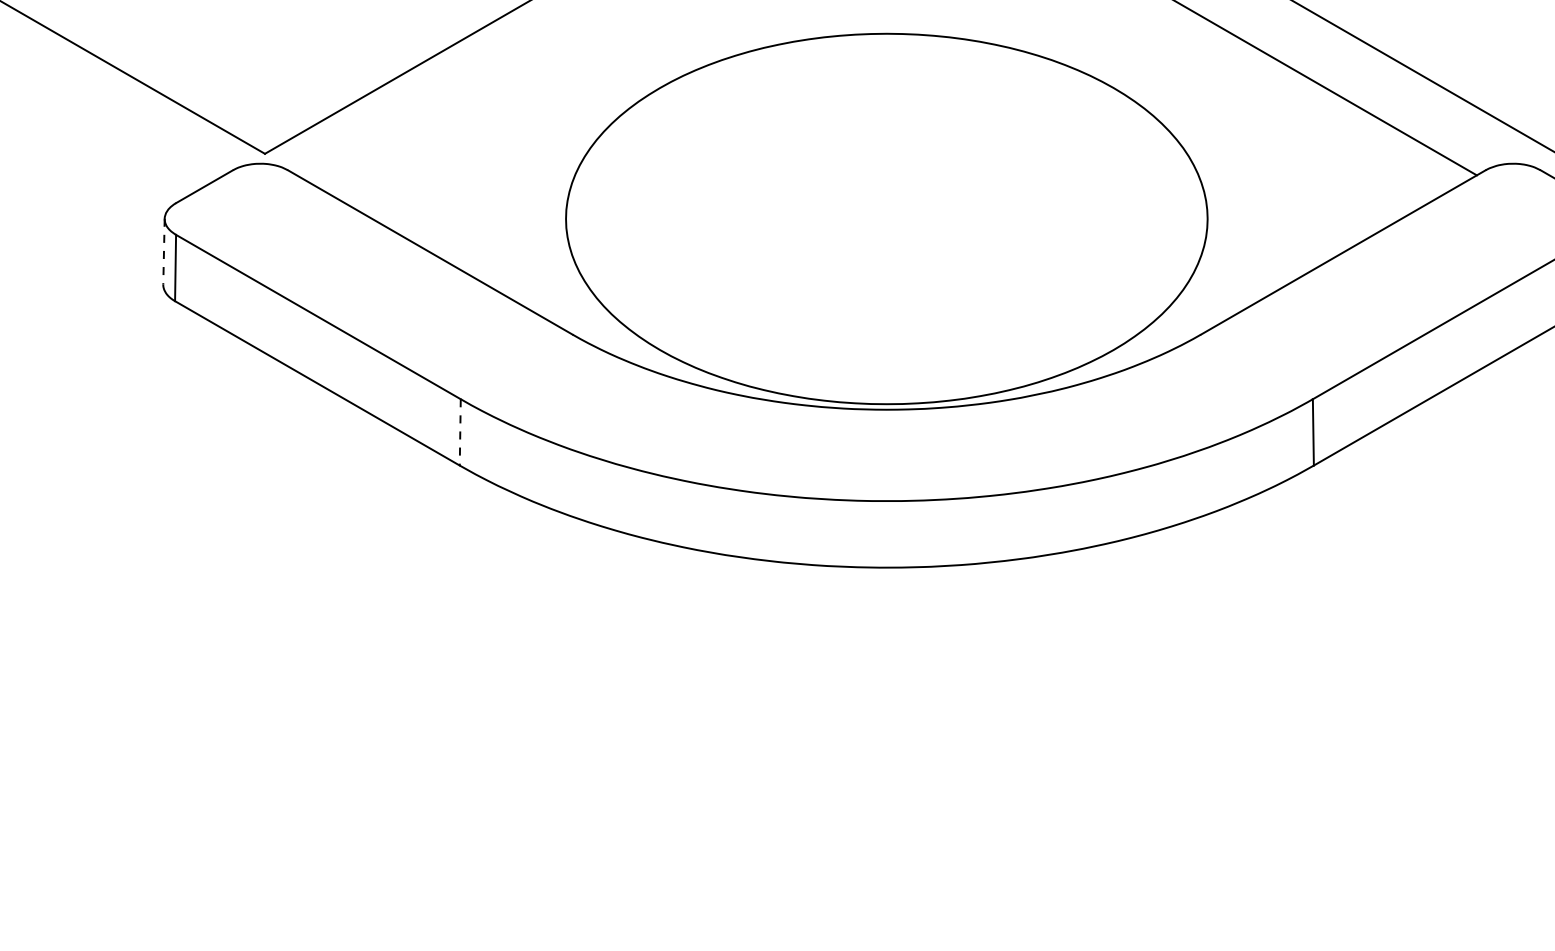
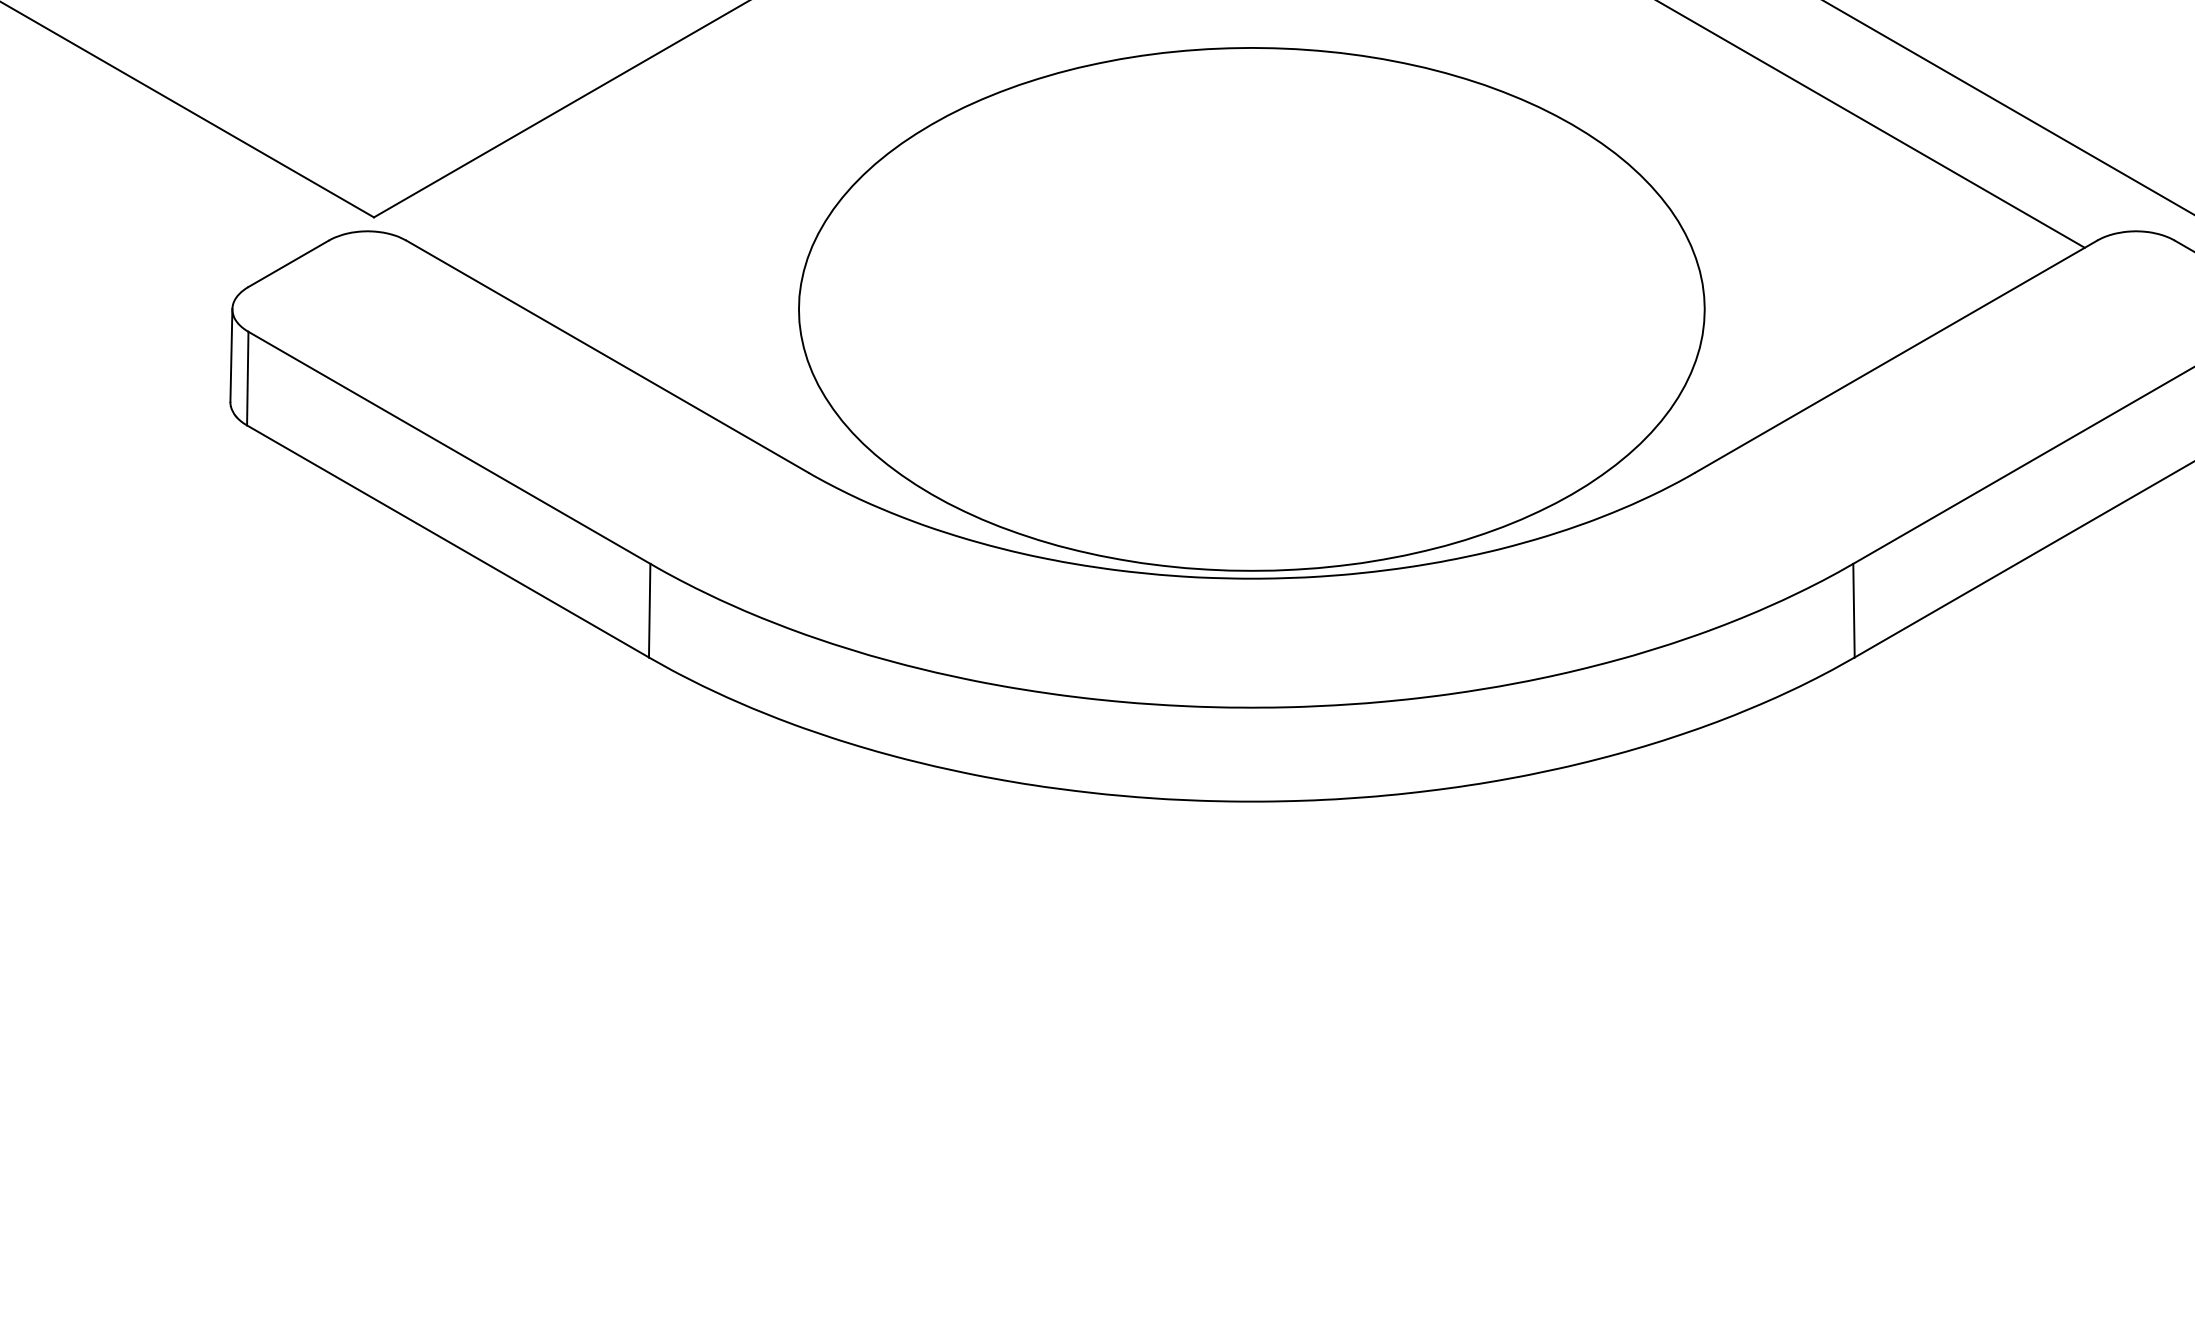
line: (164, 251) -> (232, 355), dashed -> solid
line: (460, 432) -> (649, 610), dashed -> solid

